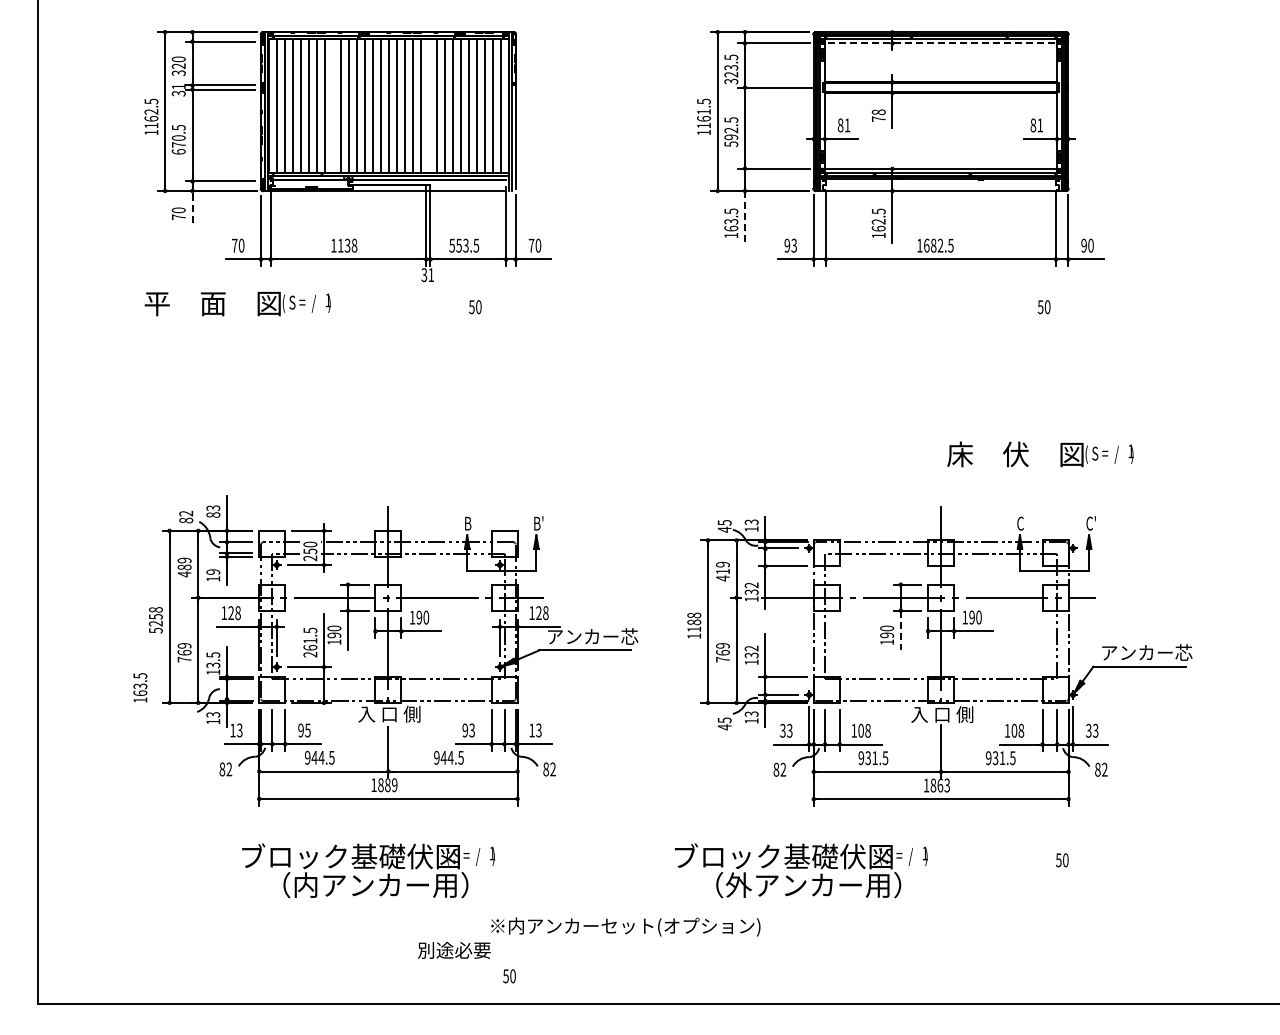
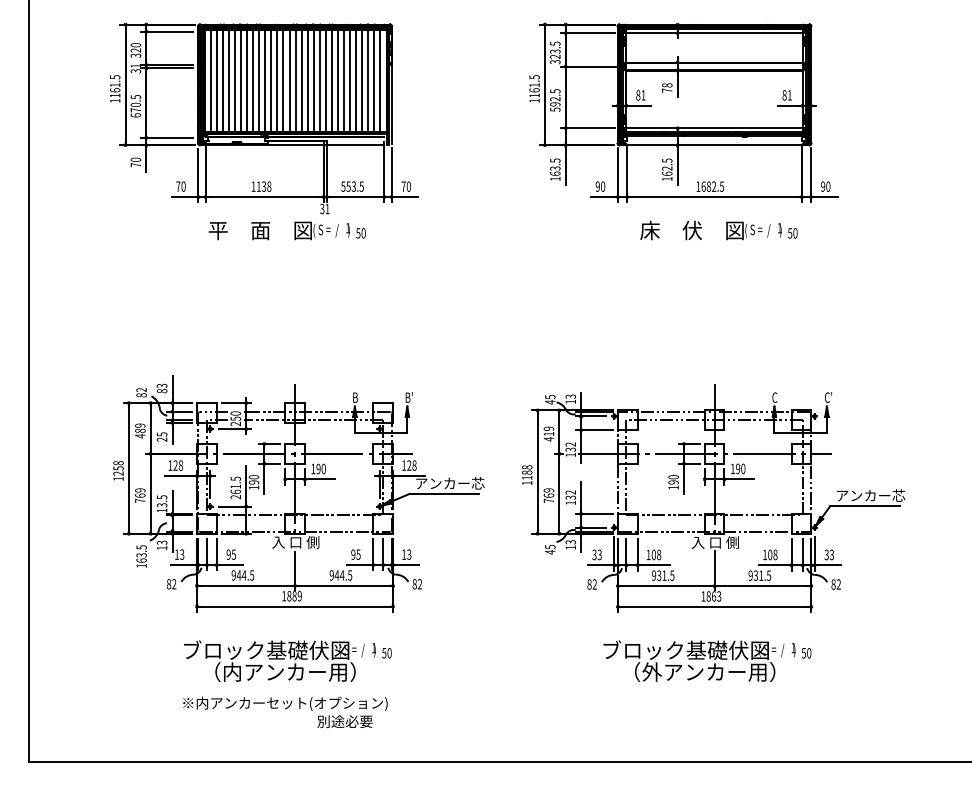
line: (941, 43) -> (714, 33), dashed -> solid
line: (333, 105) -> (253, 80), added
line: (429, 105) -> (326, 80), added
text: (151, 111) -> (115, 84), 1162.5 -> 1161.5
line: (192, 210) -> (146, 159), dashed -> solid
line: (745, 217) -> (566, 165), dashed -> solid
text: (794, 245) -> (603, 186), 93 -> 90
text: (237, 303) -> (279, 230), moved
text: (1040, 454) -> (711, 230), moved
text: (213, 575) -> (162, 437), 19 -> 25
text: (155, 630) -> (118, 478), 5258 -> 1258
line: (900, 630) -> (683, 478), dashed -> solid
text: (140, 687) -> (141, 556), moved
text: (471, 729) -> (358, 553), 93 -> 95
text: (801, 870) -> (699, 660), moved
text: (625, 926) -> (285, 703), moved
text: (509, 976) -> (386, 653), moved

